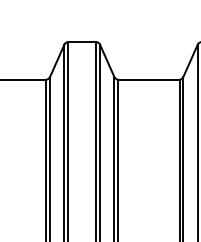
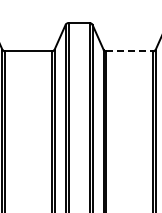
line: (149, 79) -> (130, 51), solid -> dashed

